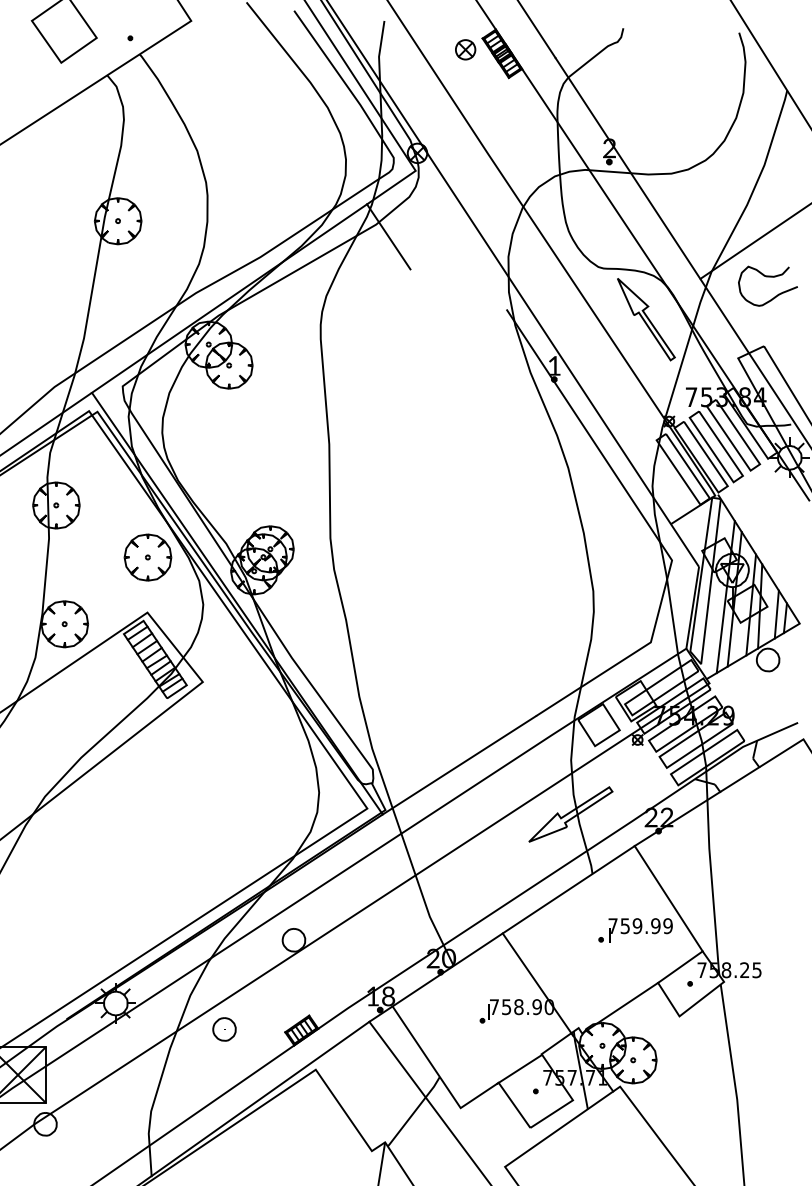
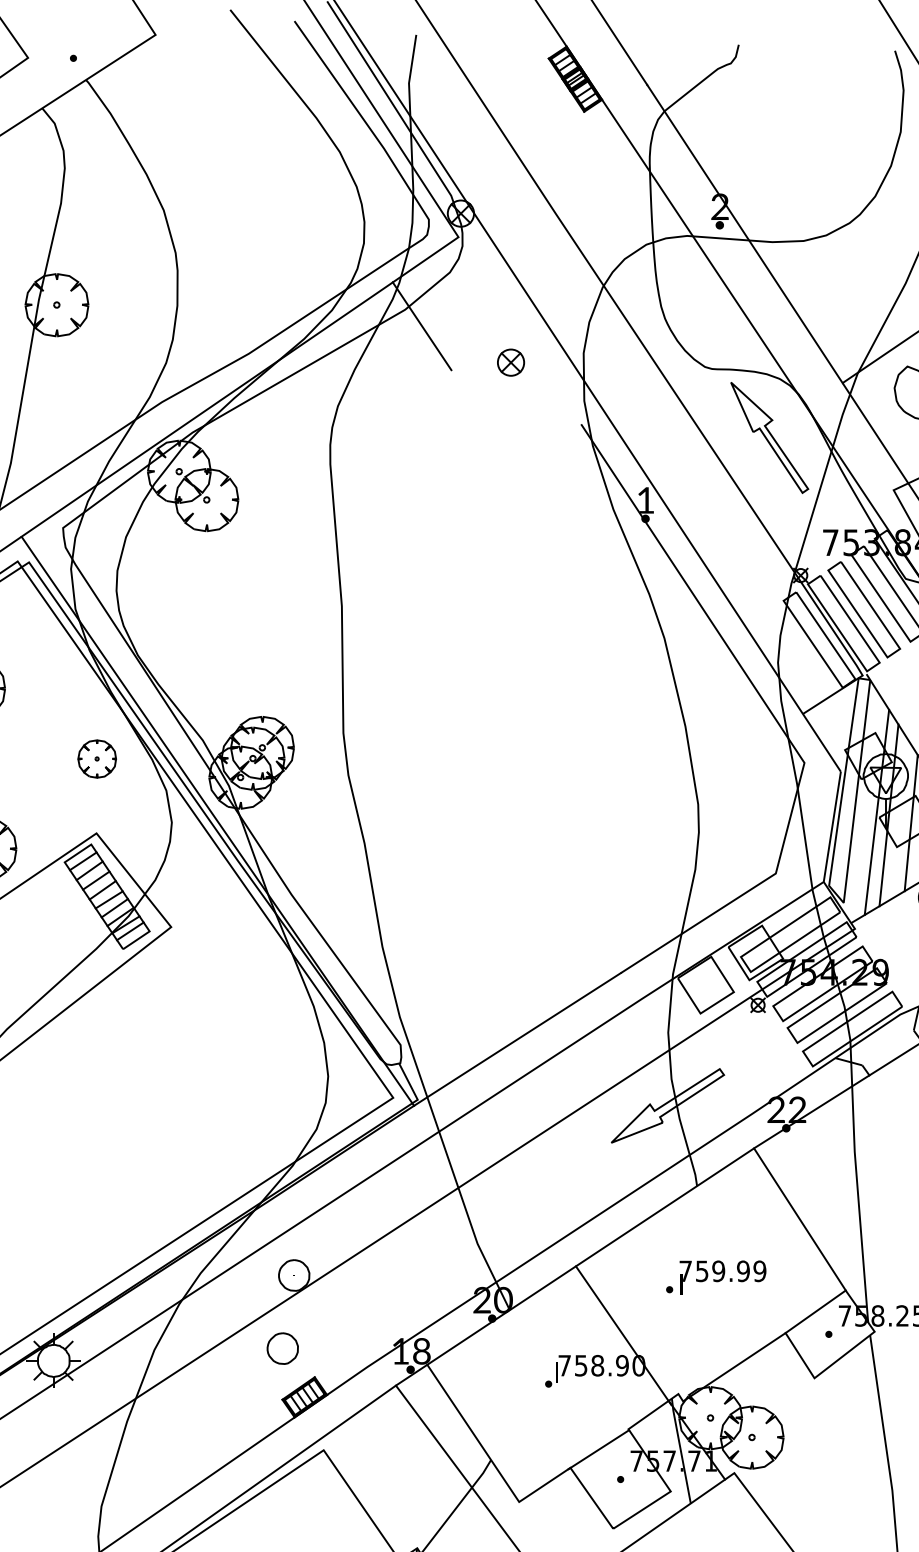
part: (465, 49) -> (510, 362), moved
part: (147, 557) -> (96, 758), size x0.6
part: (635, 930) -> (715, 1277), moved
part: (224, 1029) -> (282, 1348), moved

